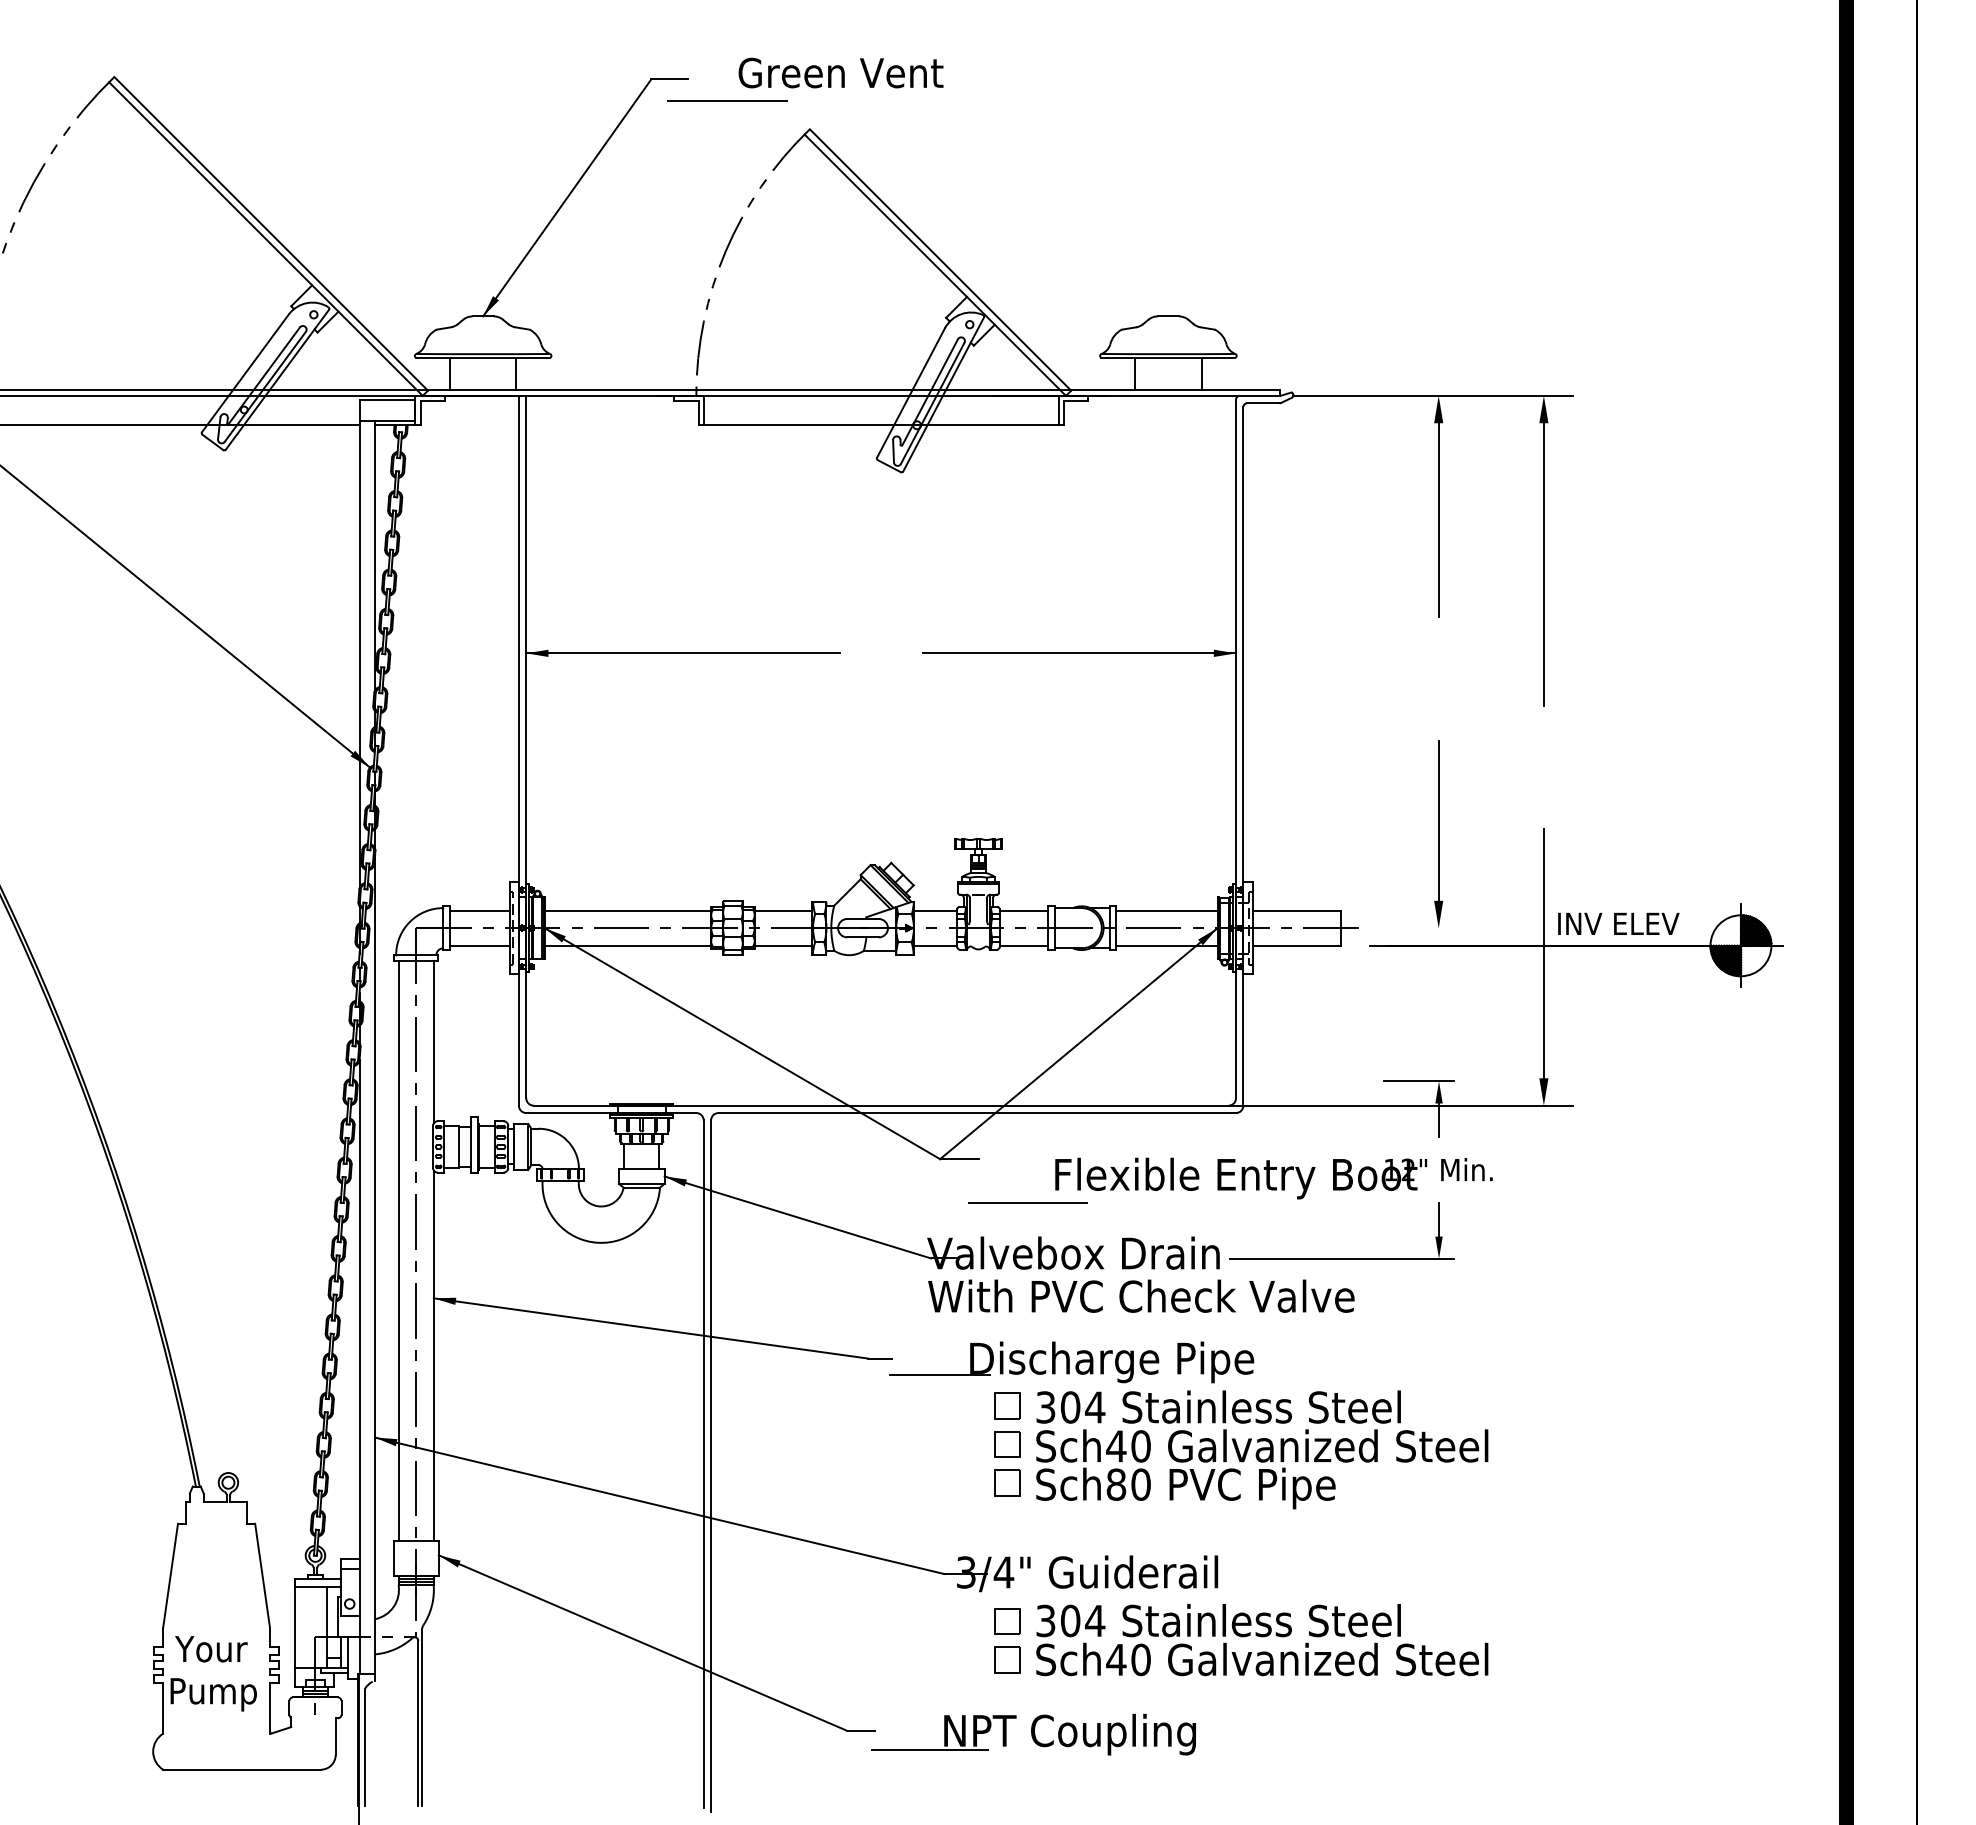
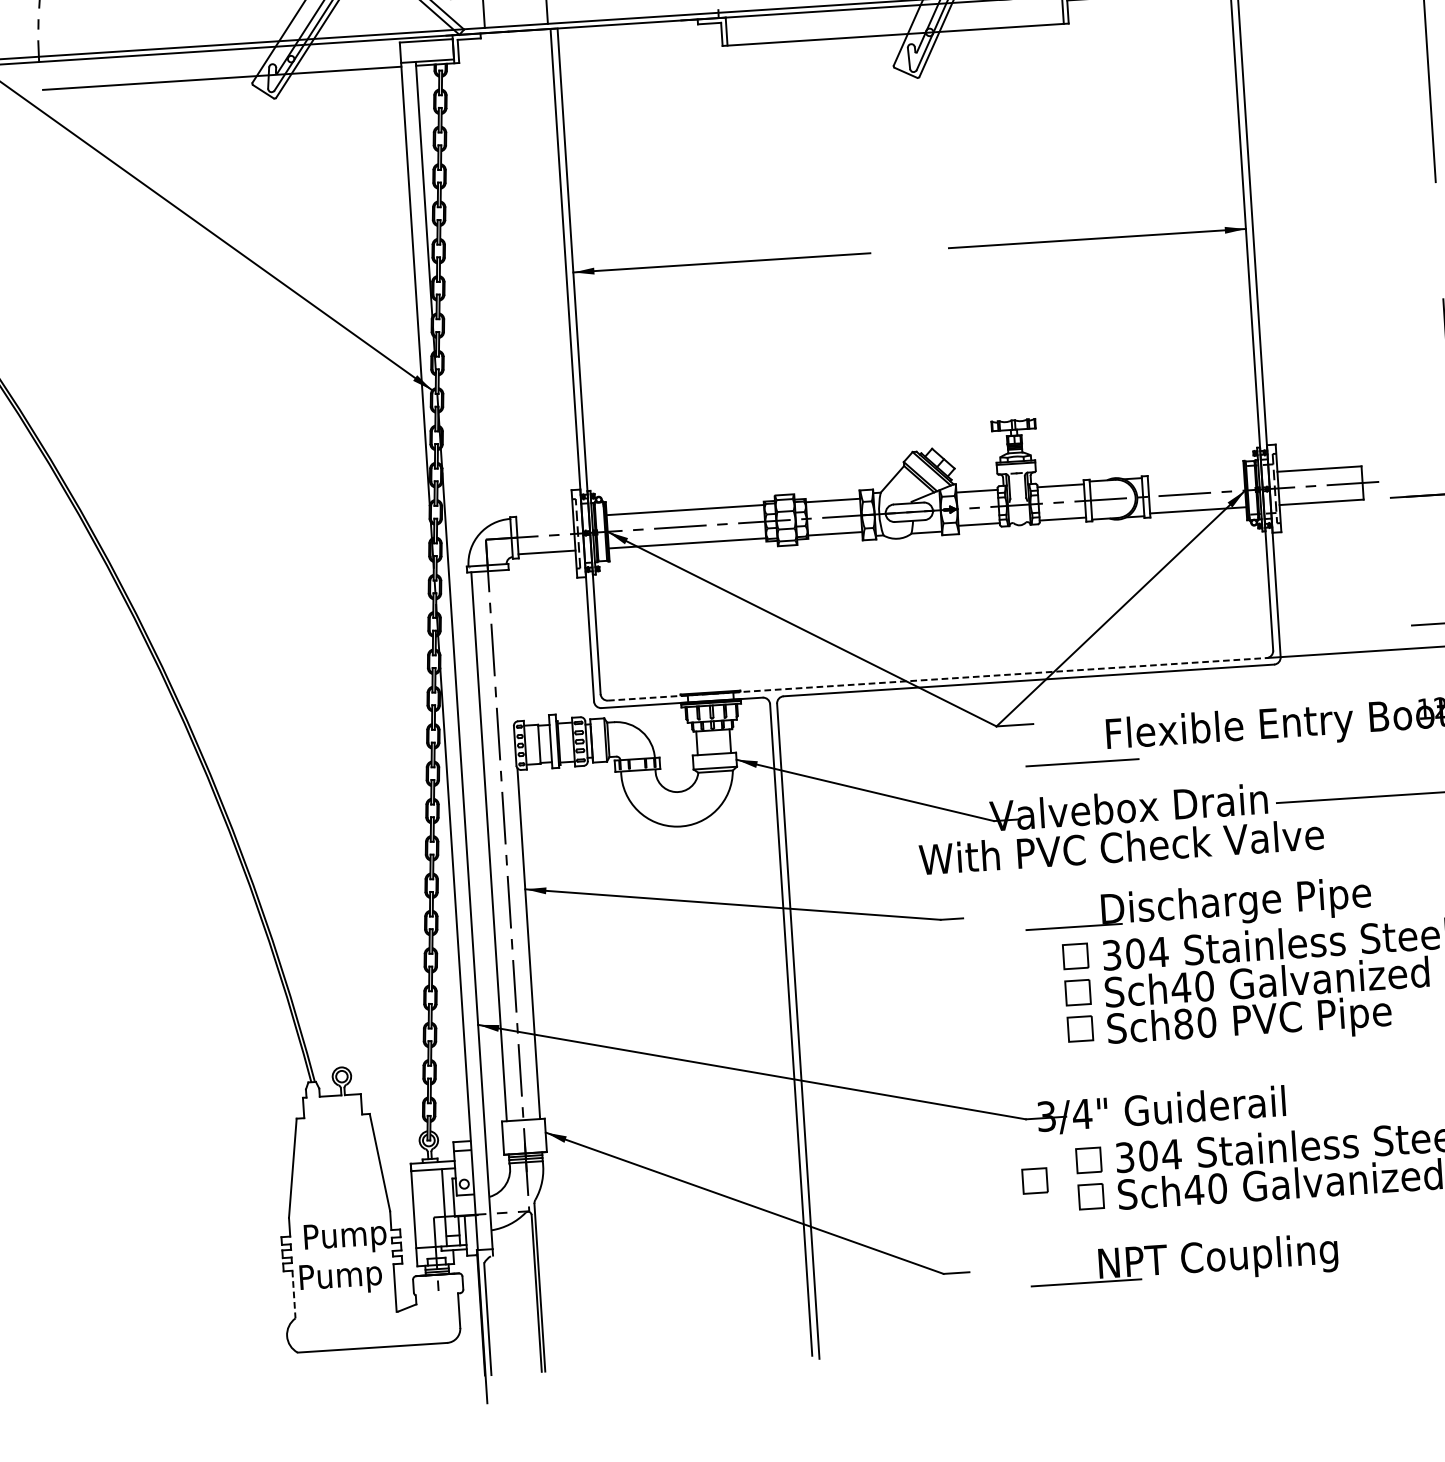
line: (479, 910) -> (544, 519), removed
line: (1166, 910) -> (1195, 476), removed
line: (433, 1042) -> (509, 646), removed
line: (881, 1105) -> (937, 679), solid -> dashed
text: (1141, 1295) -> (1121, 846), moved
part: (1071, 1362) -> (1197, 906), moved
part: (949, 1639) -> (1034, 1181), added
text: (219, 1652) -> (343, 1238), Your -> Pump
line: (163, 1708) -> (294, 1294), solid -> dashed
part: (1033, 1734) -> (1183, 1261), moved

